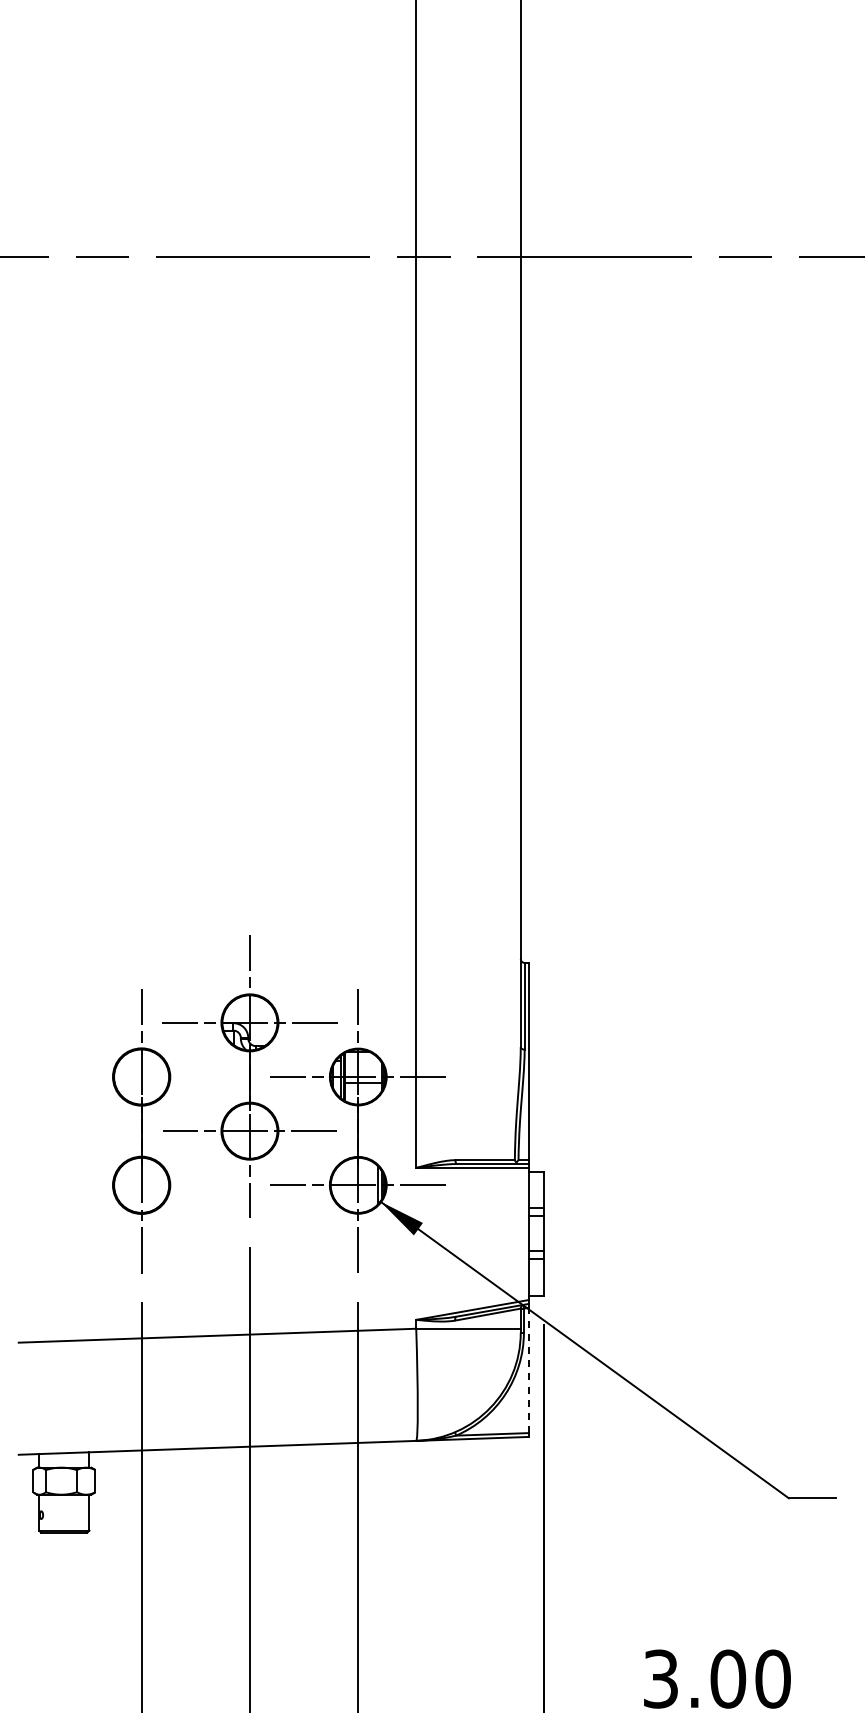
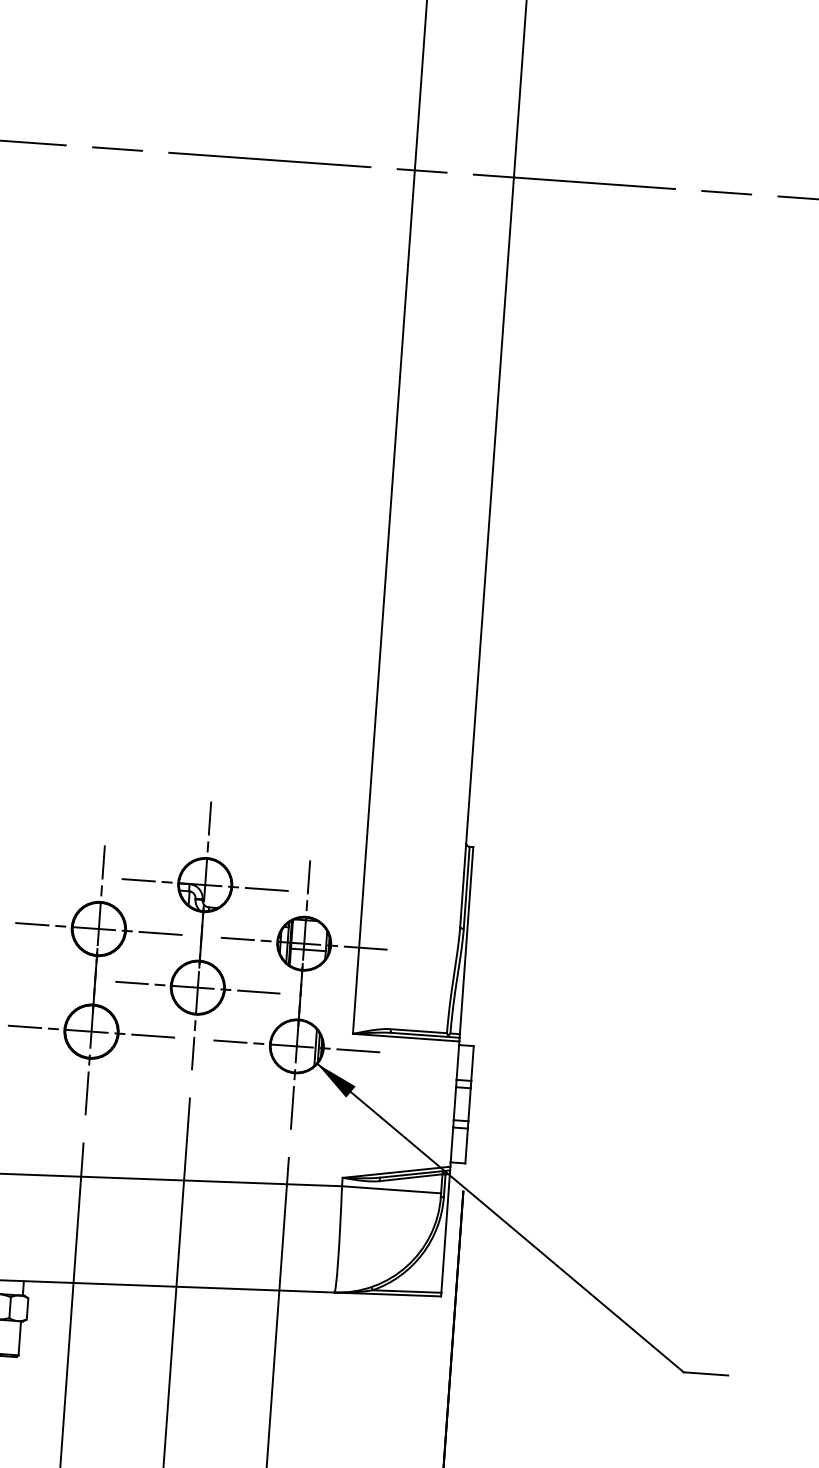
line: (141, 1077) -> (98, 929), added
line: (141, 1185) -> (91, 1031), added
line: (528, 1370) -> (445, 1233), dashed -> solid

